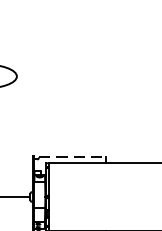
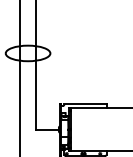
line: (72, 155) -> (85, 103), dashed -> solid

